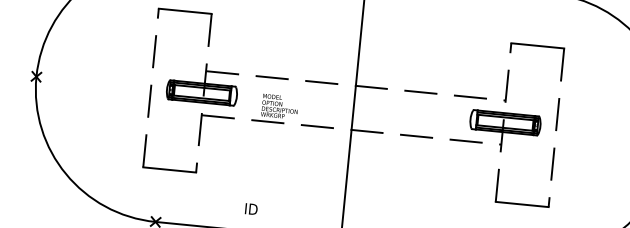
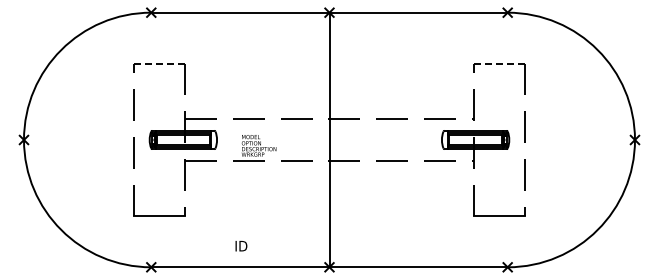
line: (186, 11) -> (160, 63), solid -> dashed
line: (538, 45) -> (499, 63), solid -> dashed

